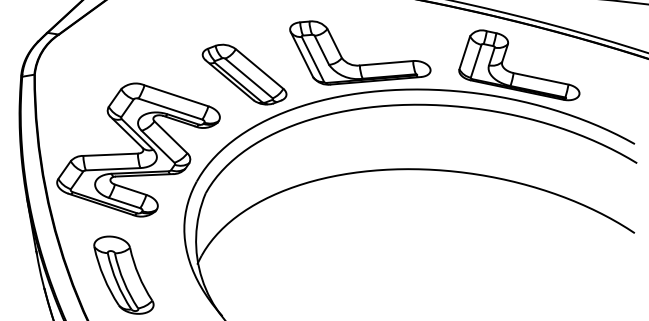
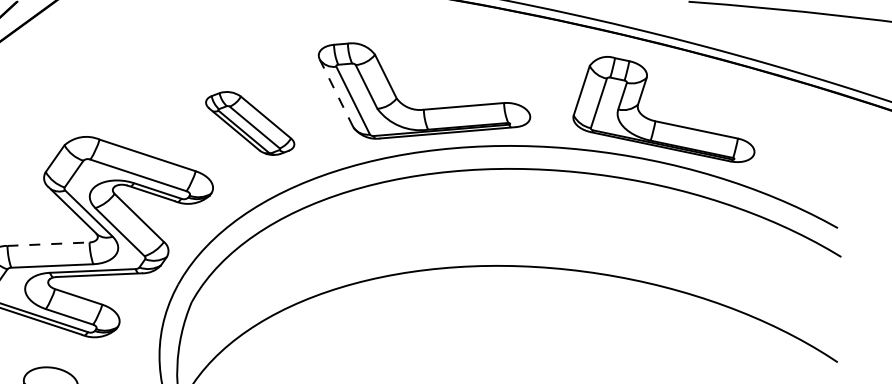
line: (301, 54) -> (335, 93), solid -> dashed
part: (244, 74) -> (250, 123), size x0.7
line: (111, 154) -> (49, 243), solid -> dashed

